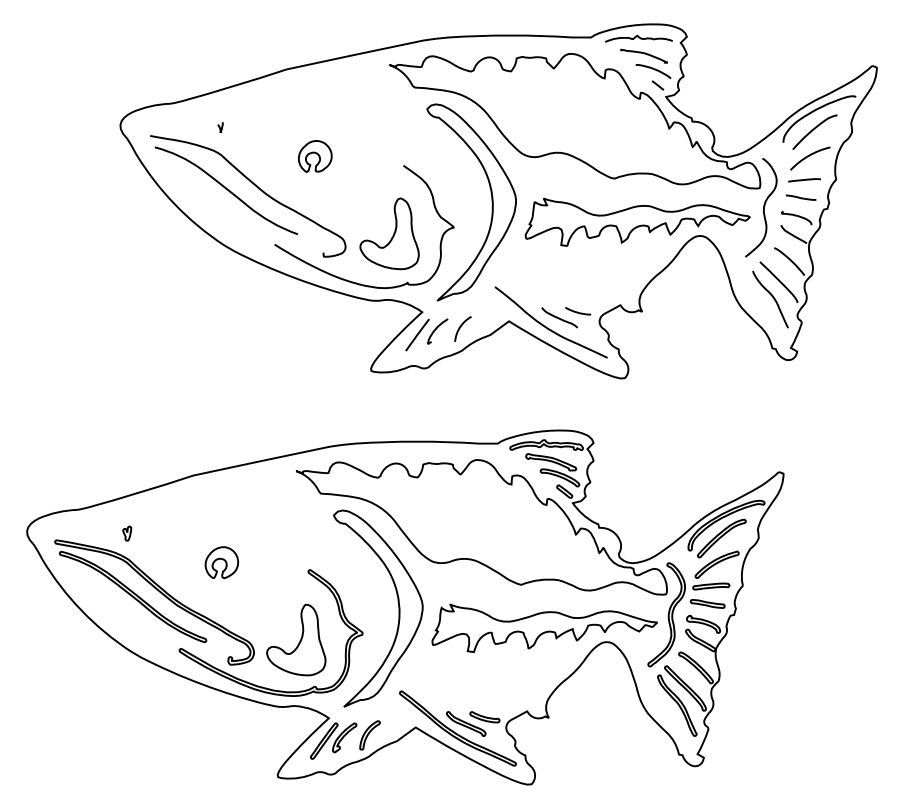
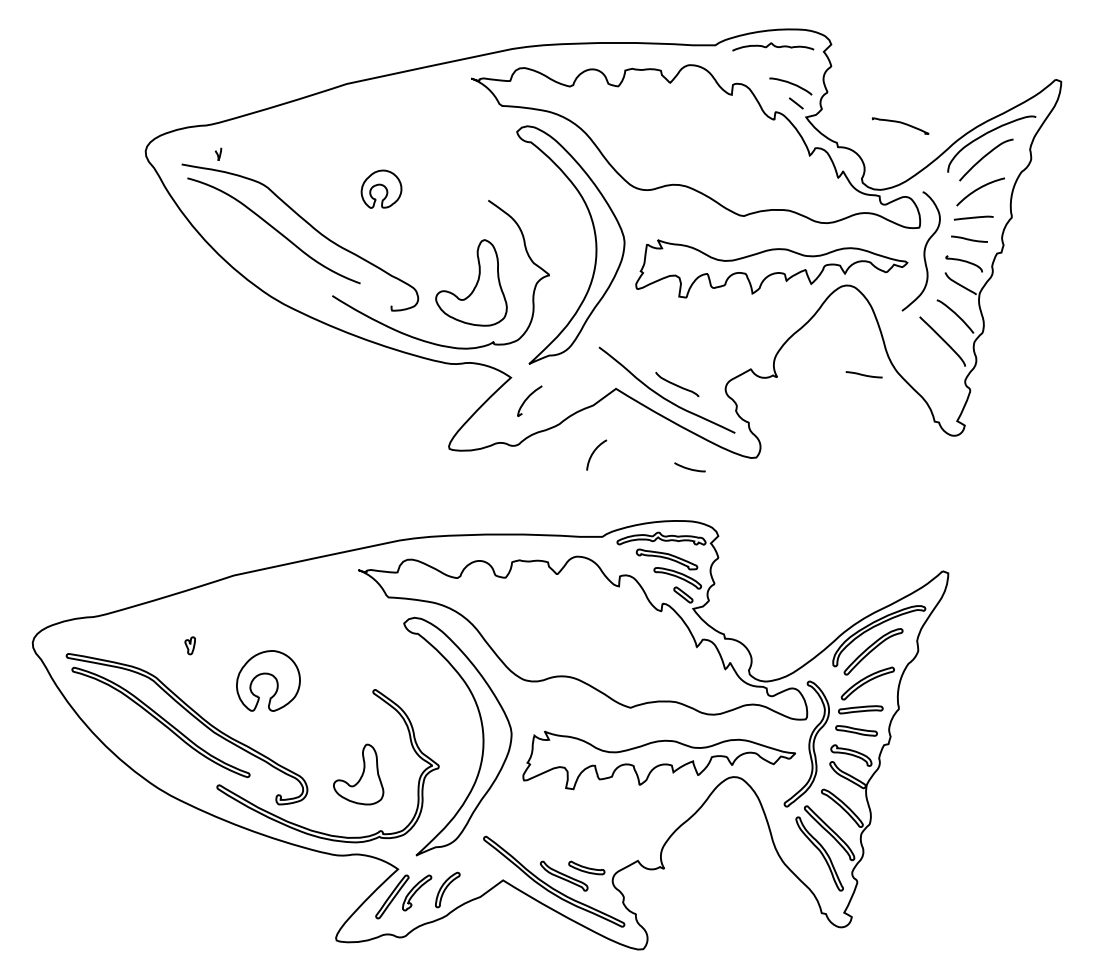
curve: (644, 54) -> (901, 123), moved
curve: (220, 127) -> (218, 154), moved
curve: (772, 297) -> (934, 359), removed
line: (713, 309) -> (863, 374), added
curve: (578, 311) -> (690, 467), moved
arc: (461, 327) -> (594, 453), moved
line: (417, 334) -> (505, 404), removed
part: (127, 533) -> (190, 645), moved
part: (221, 562) -> (268, 680), size x1.6
part: (296, 639) -> (358, 773), size x0.7

